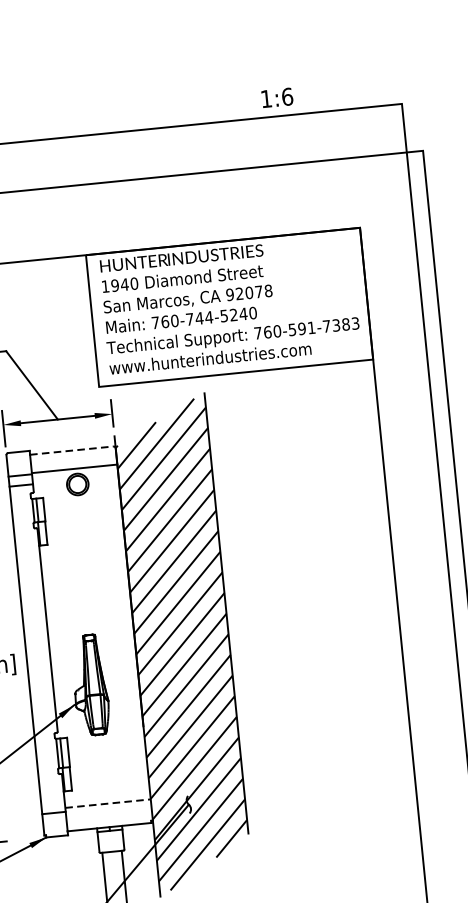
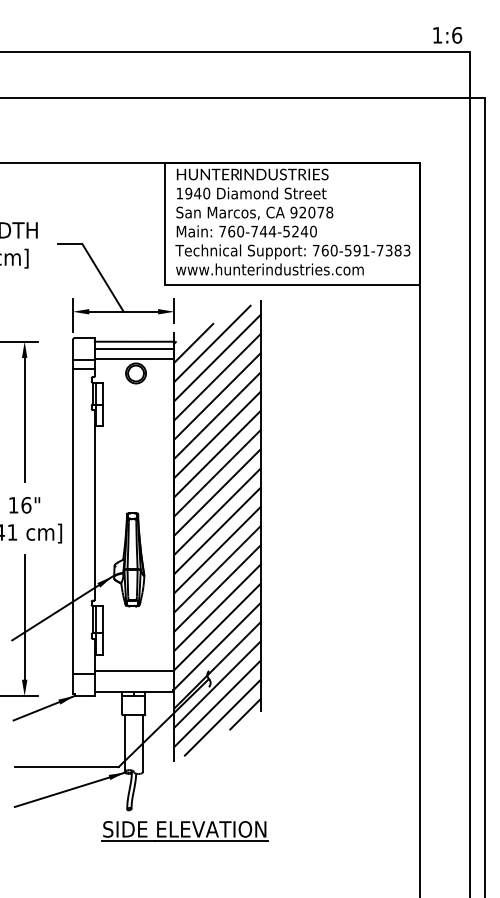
text: (277, 98) -> (447, 35), moved
line: (72, 450) -> (134, 341), dashed -> solid
line: (73, 458) -> (134, 349), added
line: (107, 803) -> (134, 670), dashed -> solid

